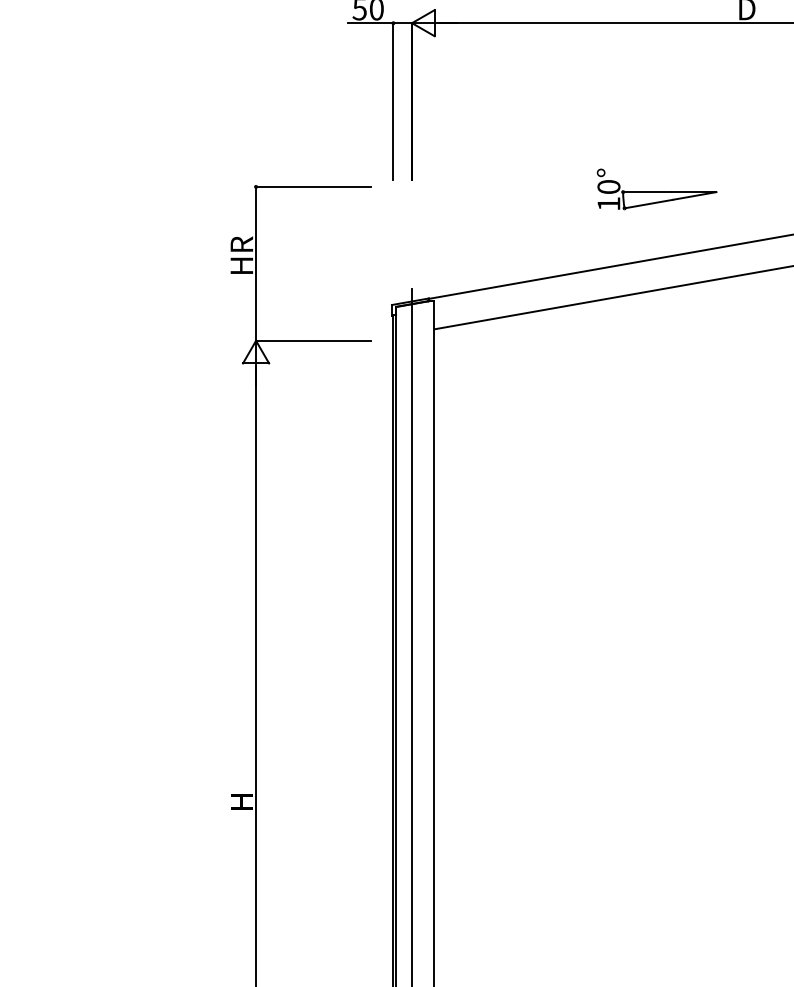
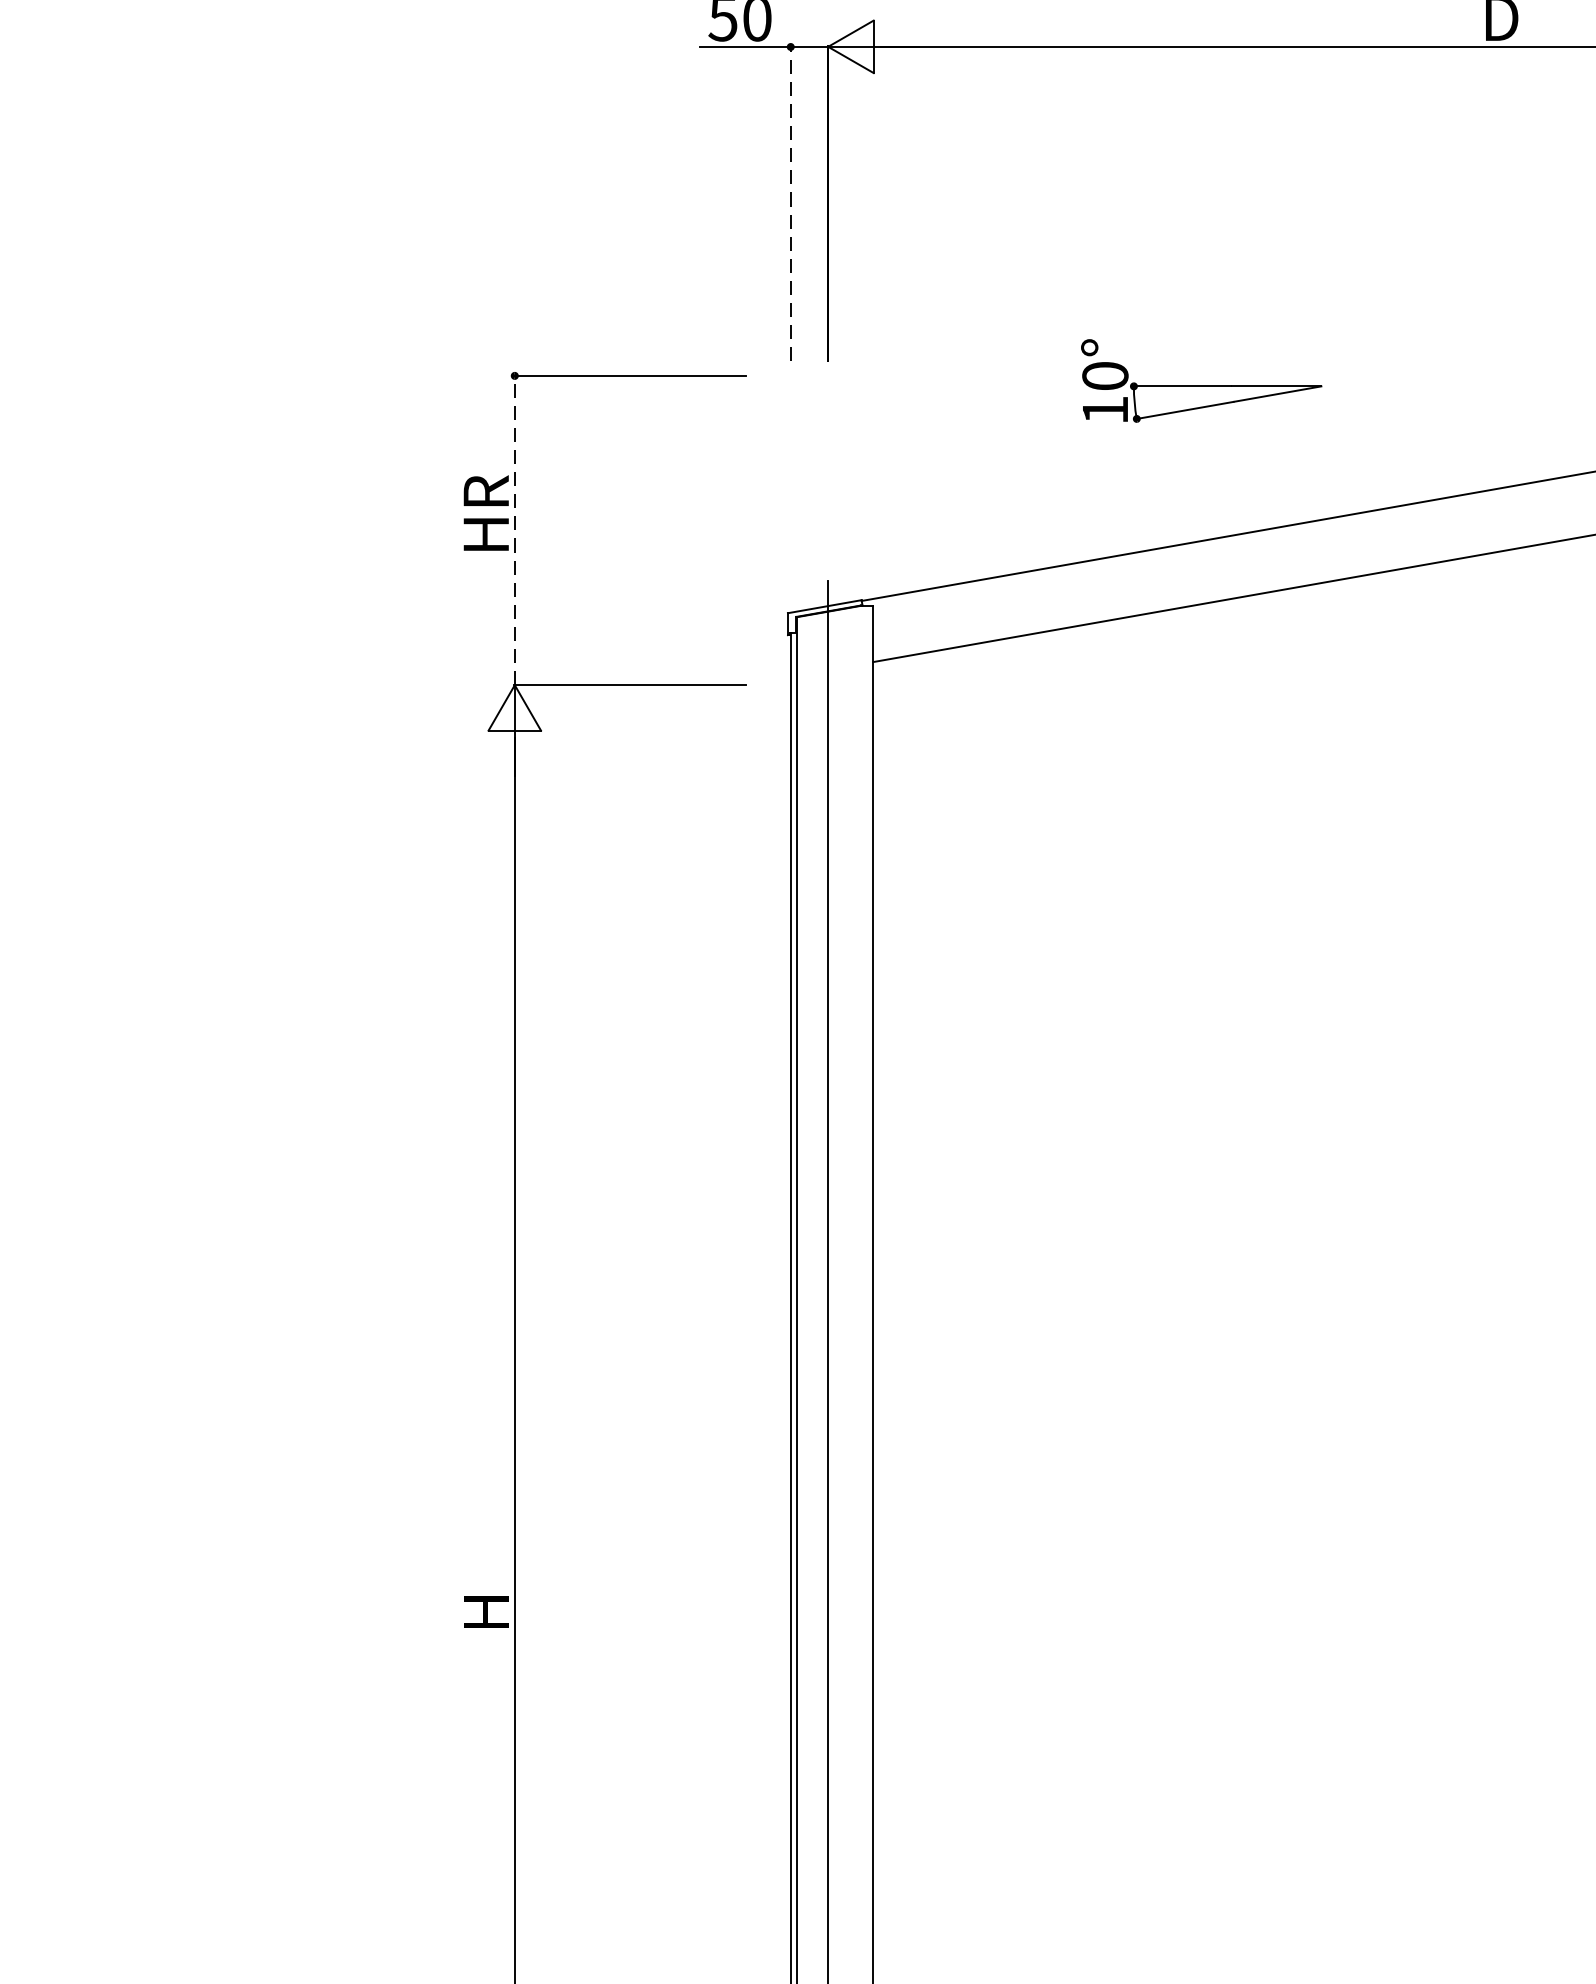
line: (393, 100) -> (790, 202), solid -> dashed
part: (656, 189) -> (1200, 381), moved
line: (256, 263) -> (515, 529), solid -> dashed

